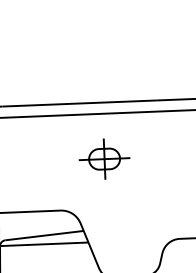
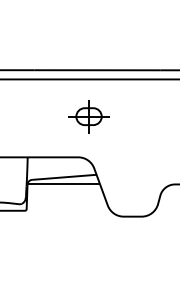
part: (103, 158) -> (88, 116), moved

